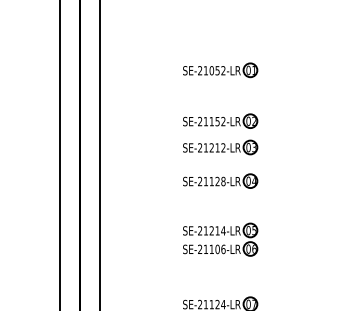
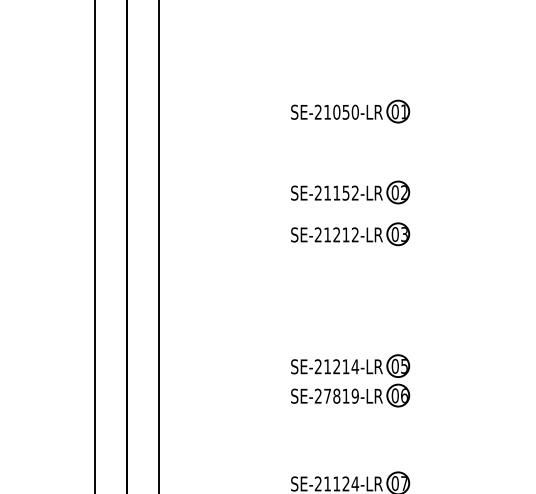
text: (223, 70) -> (355, 111), SE-21052-LR -> SE-21050-LR
part: (220, 180) -> (350, 286), removed
text: (214, 249) -> (341, 396), SE-21106-LR -> SE-27819-LR

